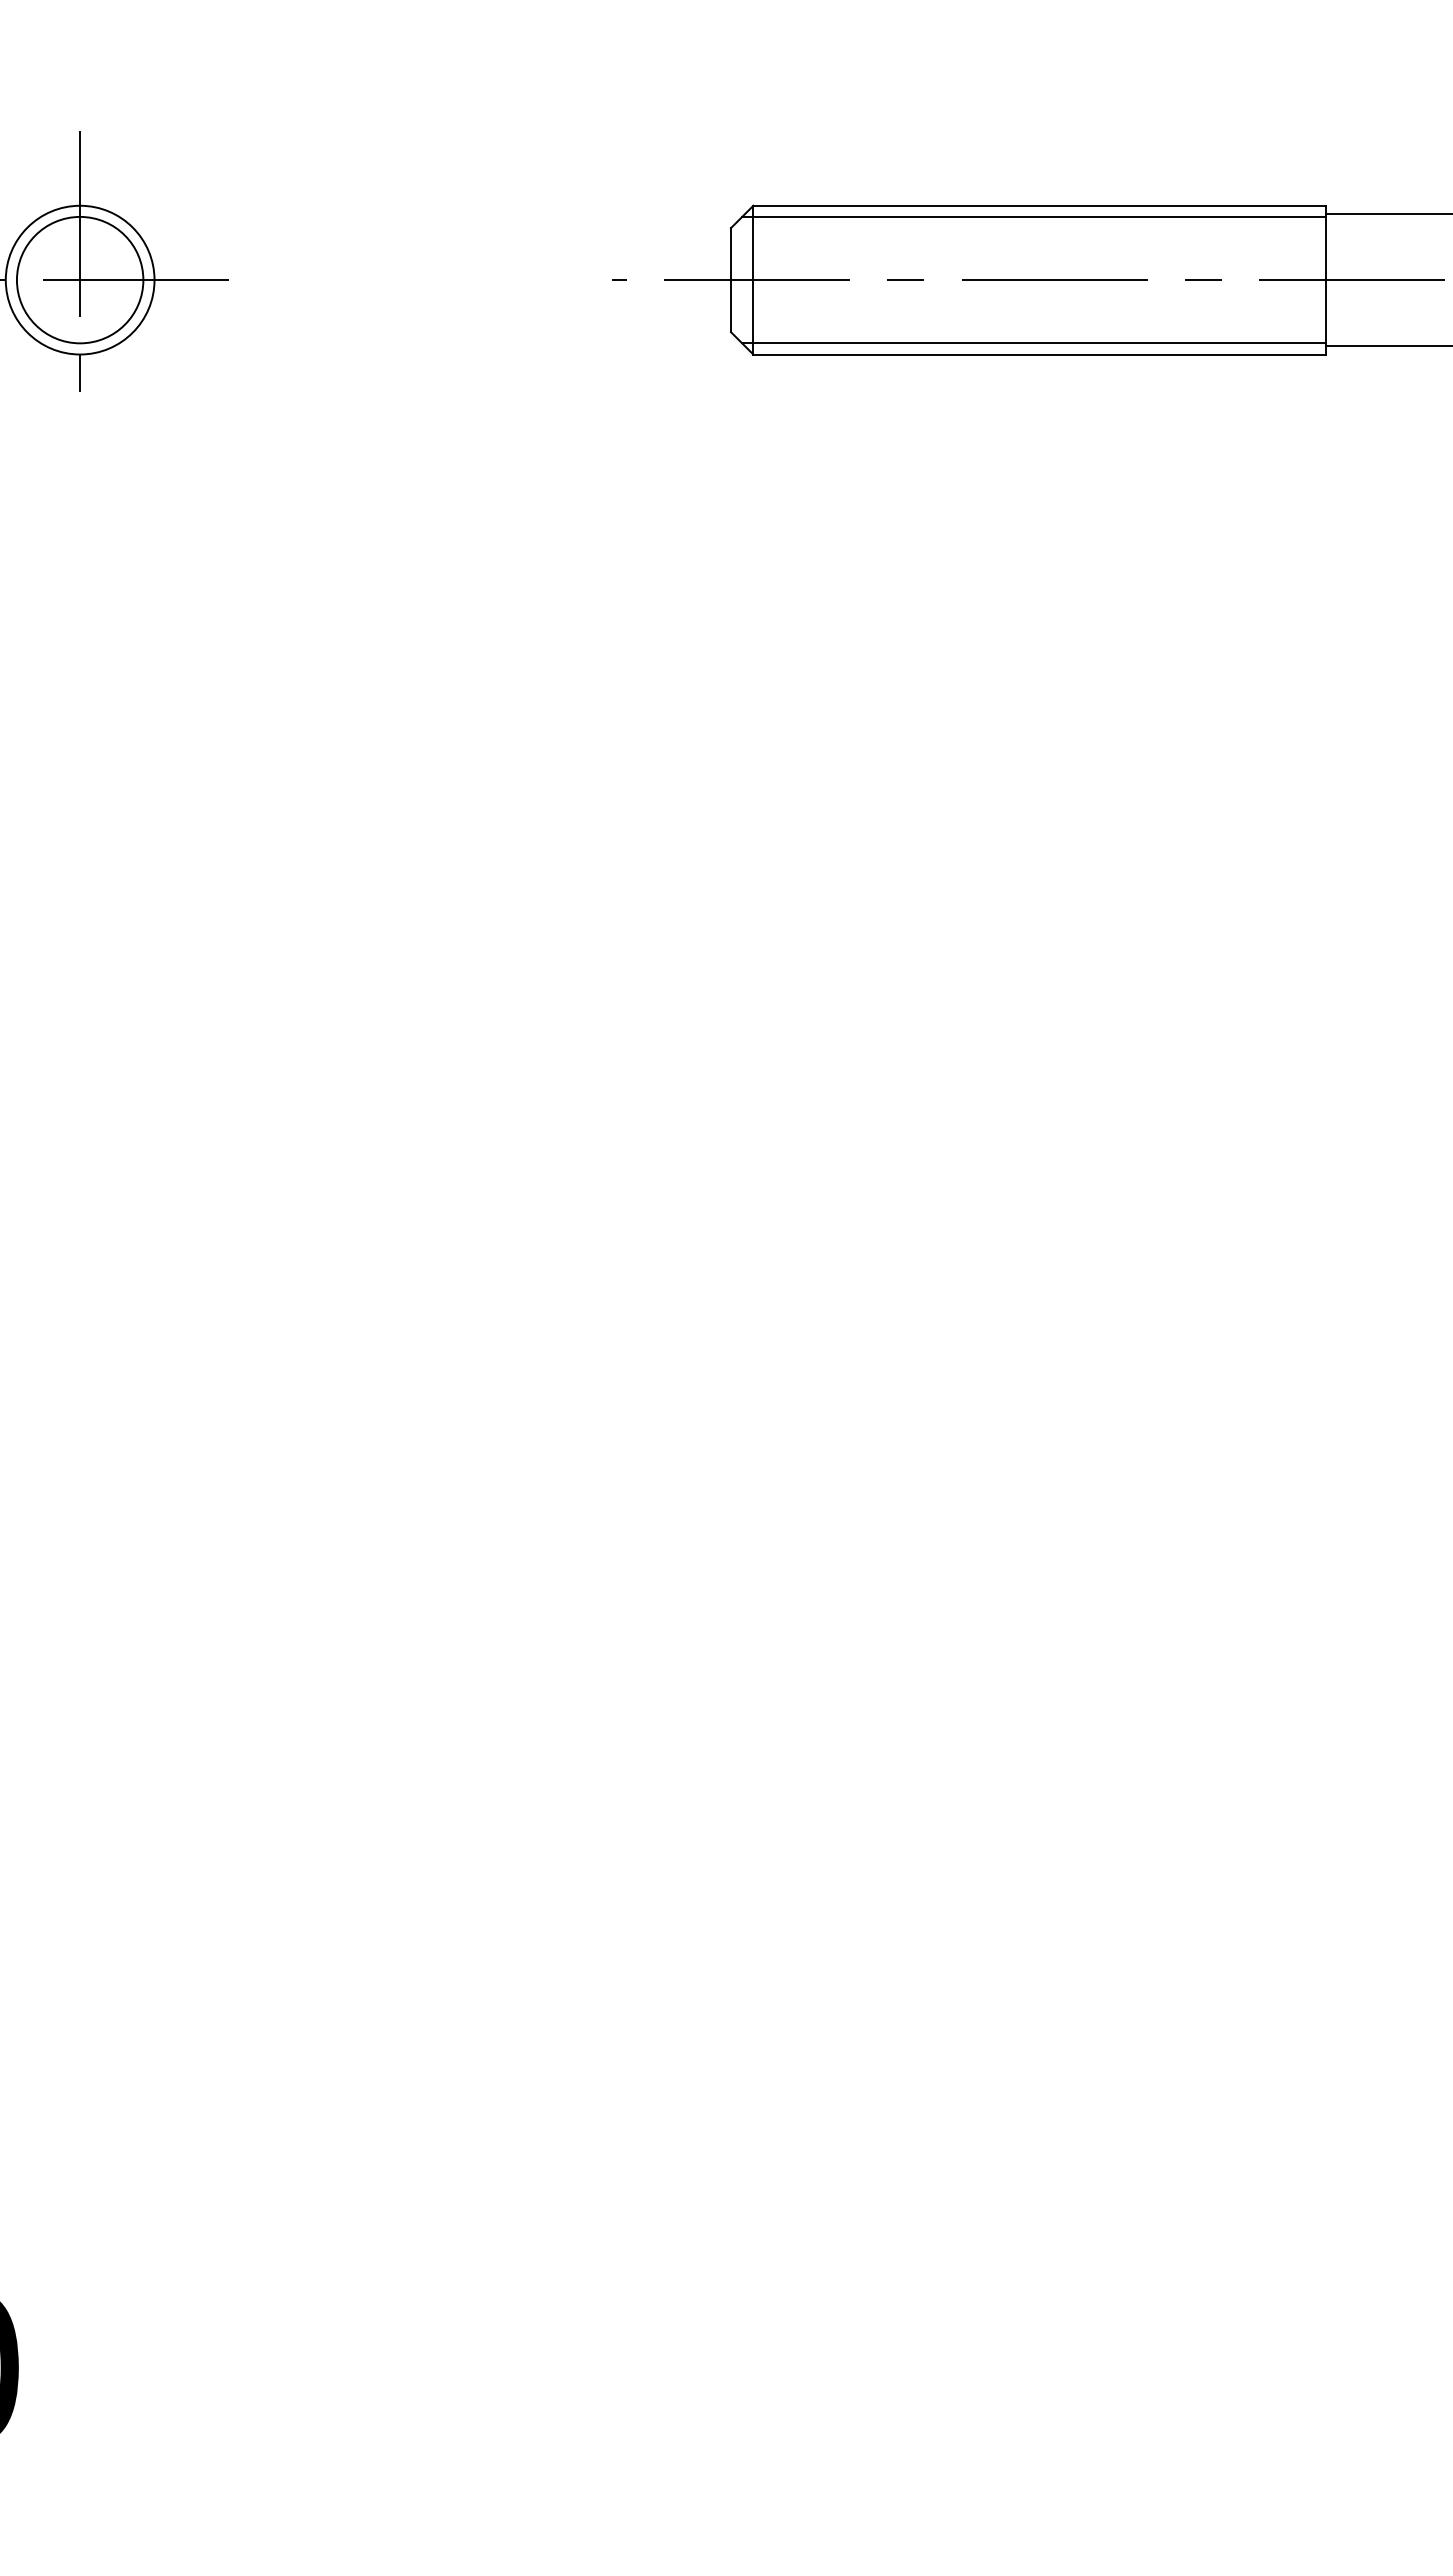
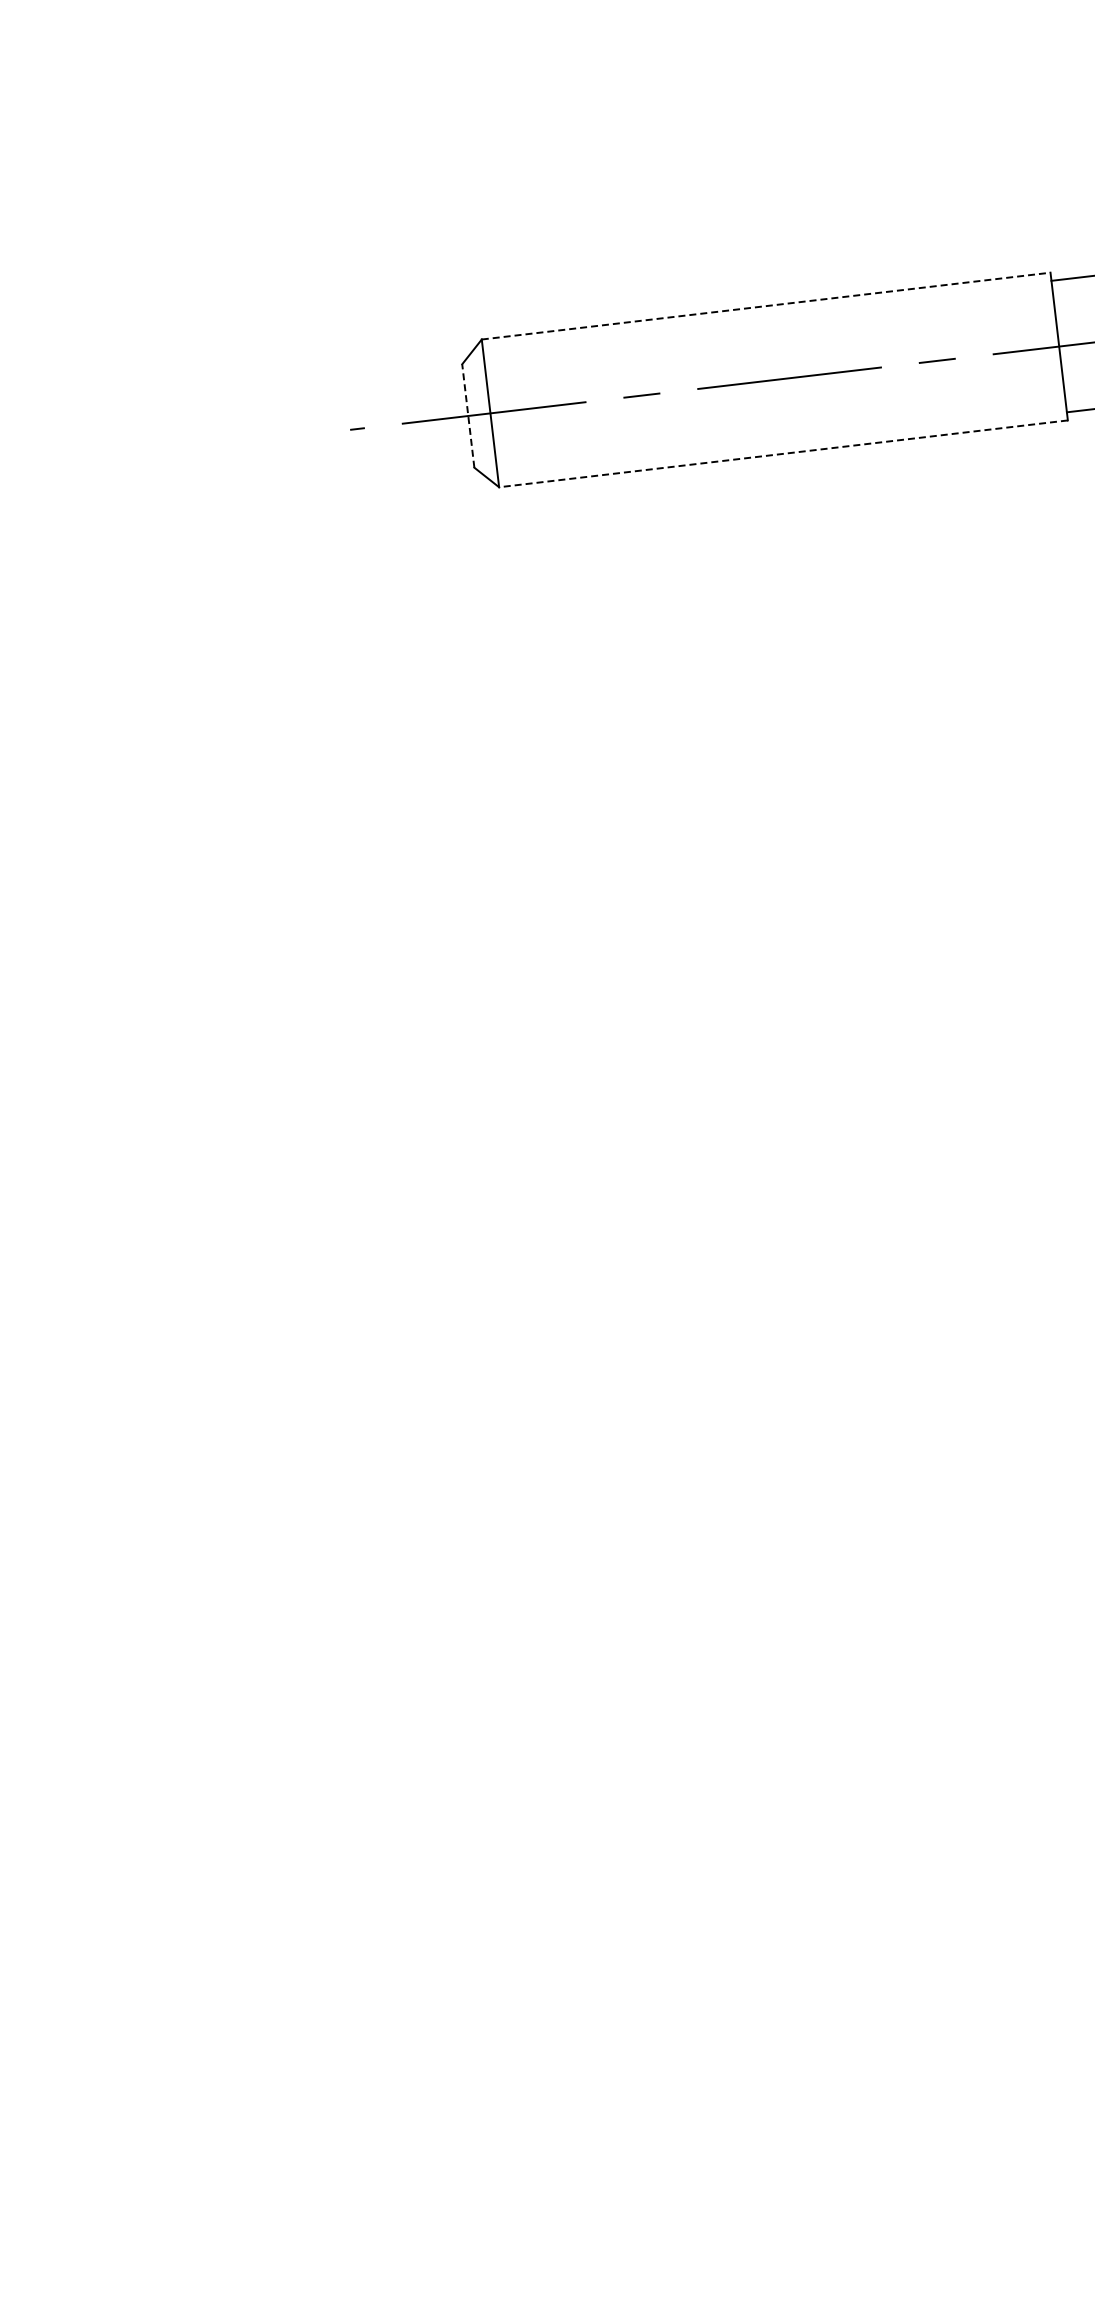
line: (1040, 205) -> (766, 305), solid -> dashed
line: (1033, 216) -> (761, 317), removed
line: (731, 279) -> (468, 415), solid -> dashed
line: (1033, 343) -> (776, 443), removed
line: (1039, 354) -> (783, 453), solid -> dashed

